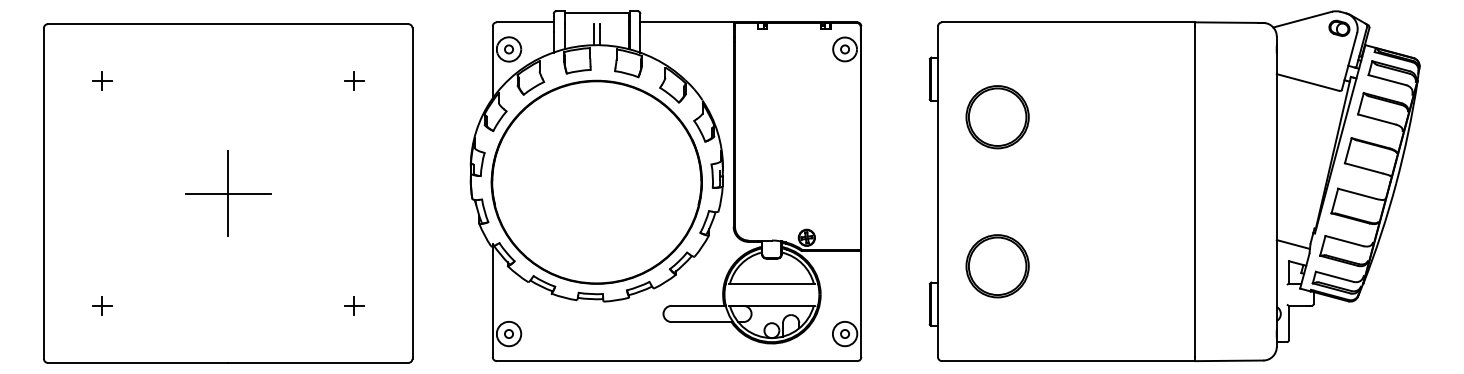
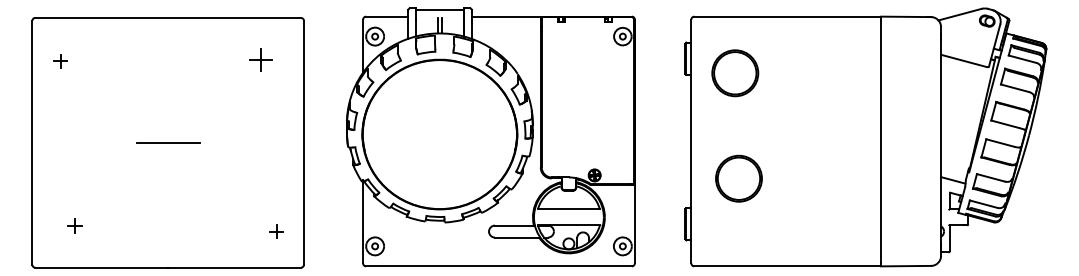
part: (102, 80) -> (60, 60), moved
part: (354, 80) -> (261, 59), size x1.6
part: (997, 117) -> (735, 73), moved
line: (228, 193) -> (168, 142), removed
part: (997, 266) -> (738, 178), moved
part: (354, 305) -> (276, 231), moved

